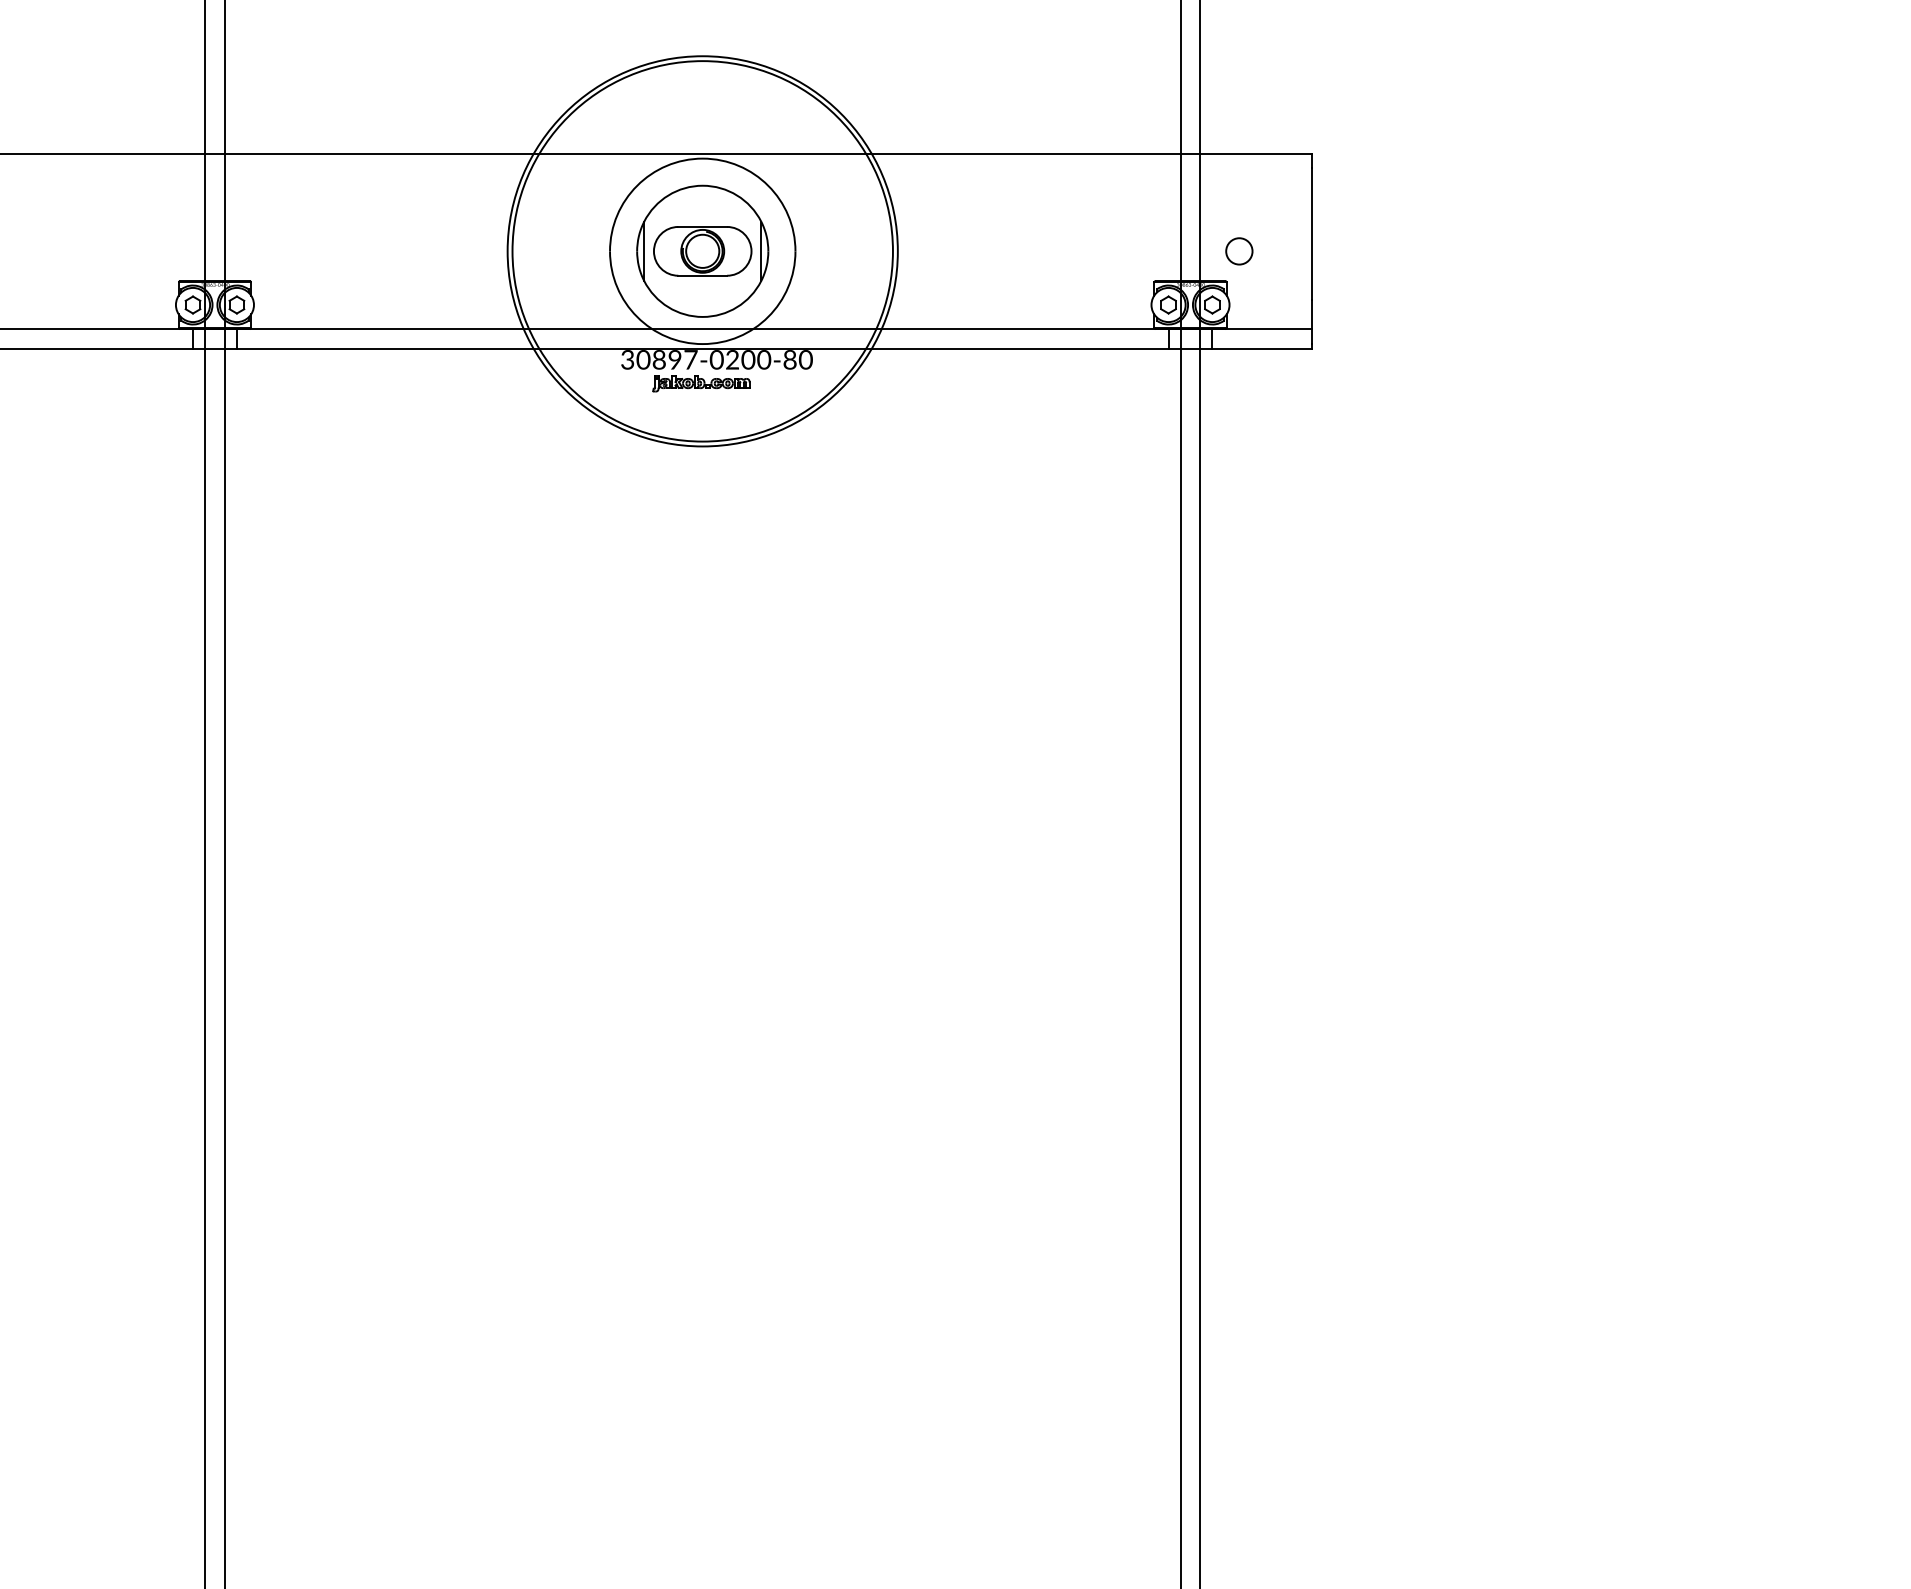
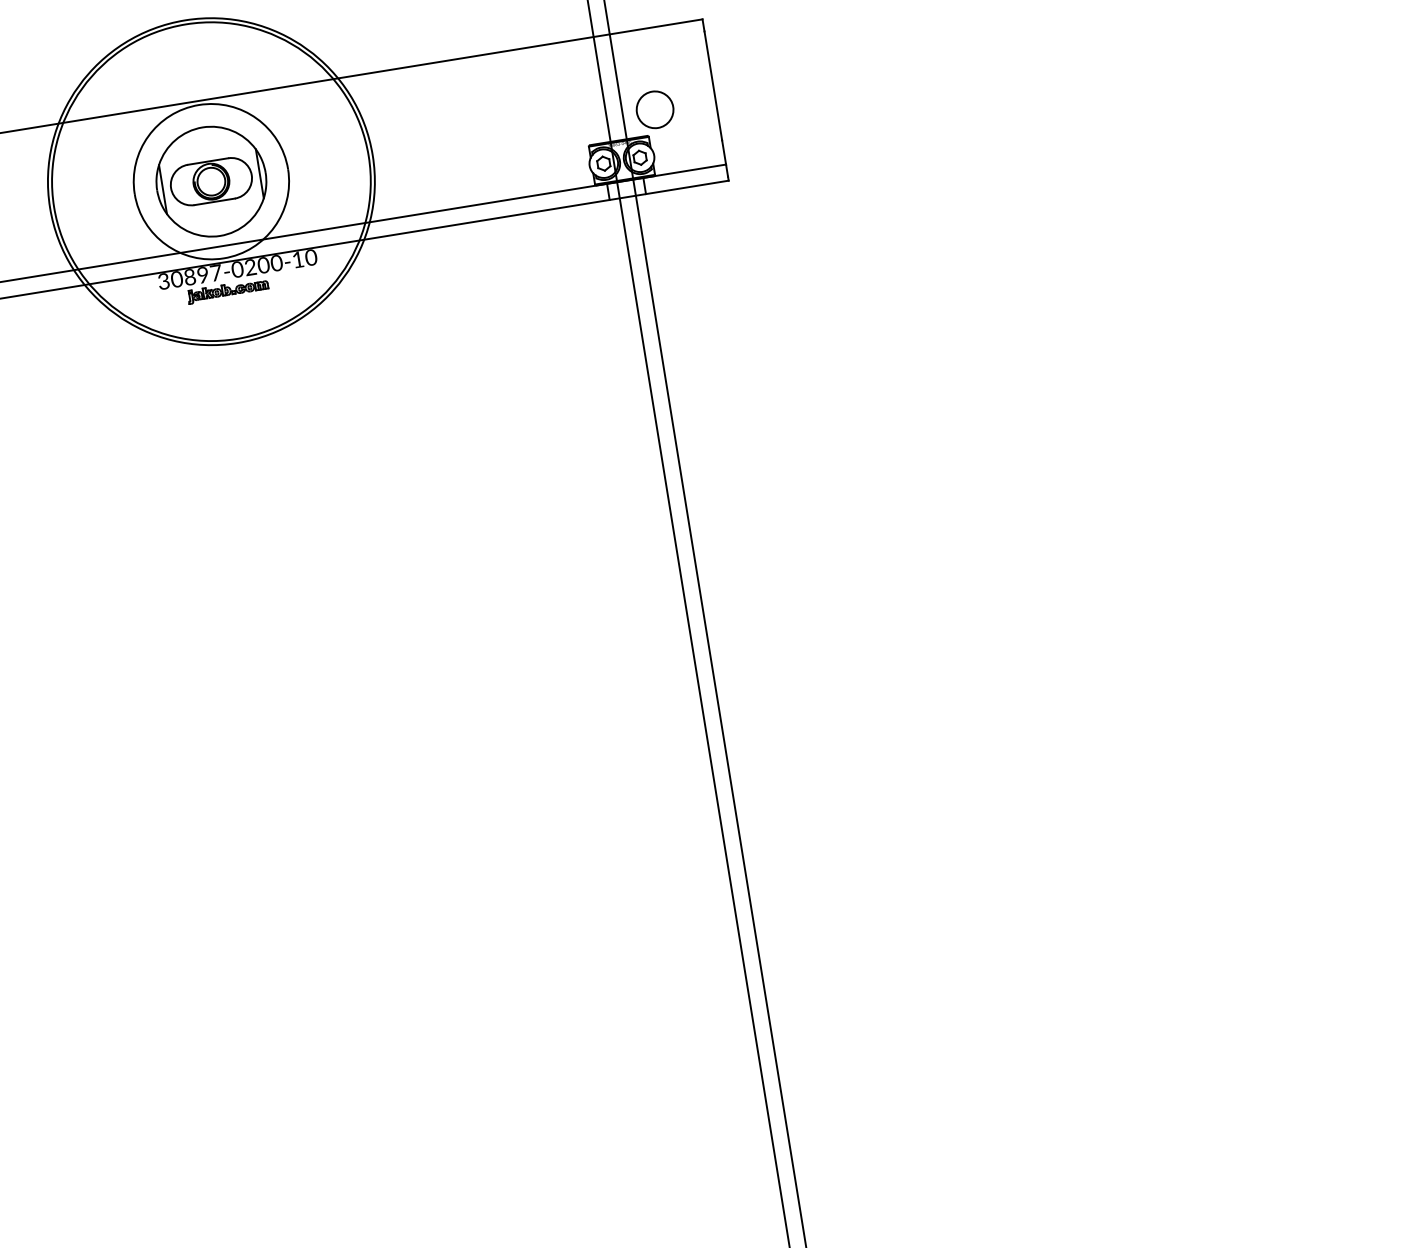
circle: (1239, 251) -> (655, 109), size x1.67
text: (789, 359) -> (297, 259), 30897-0200-80 -> 30897-0200-10

